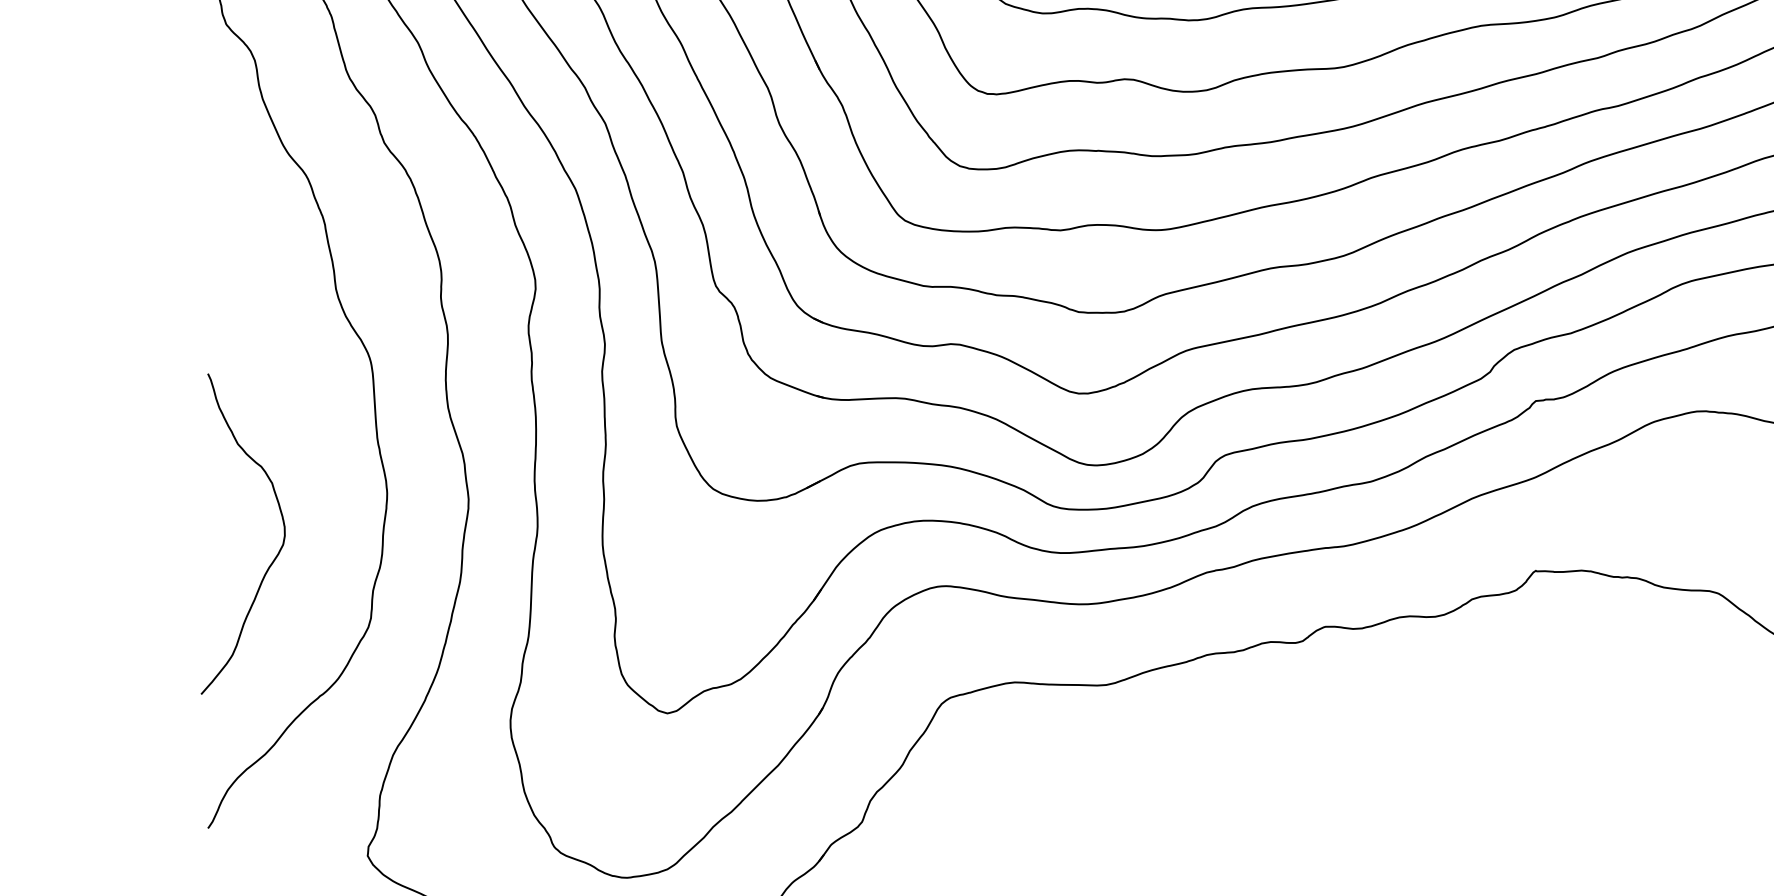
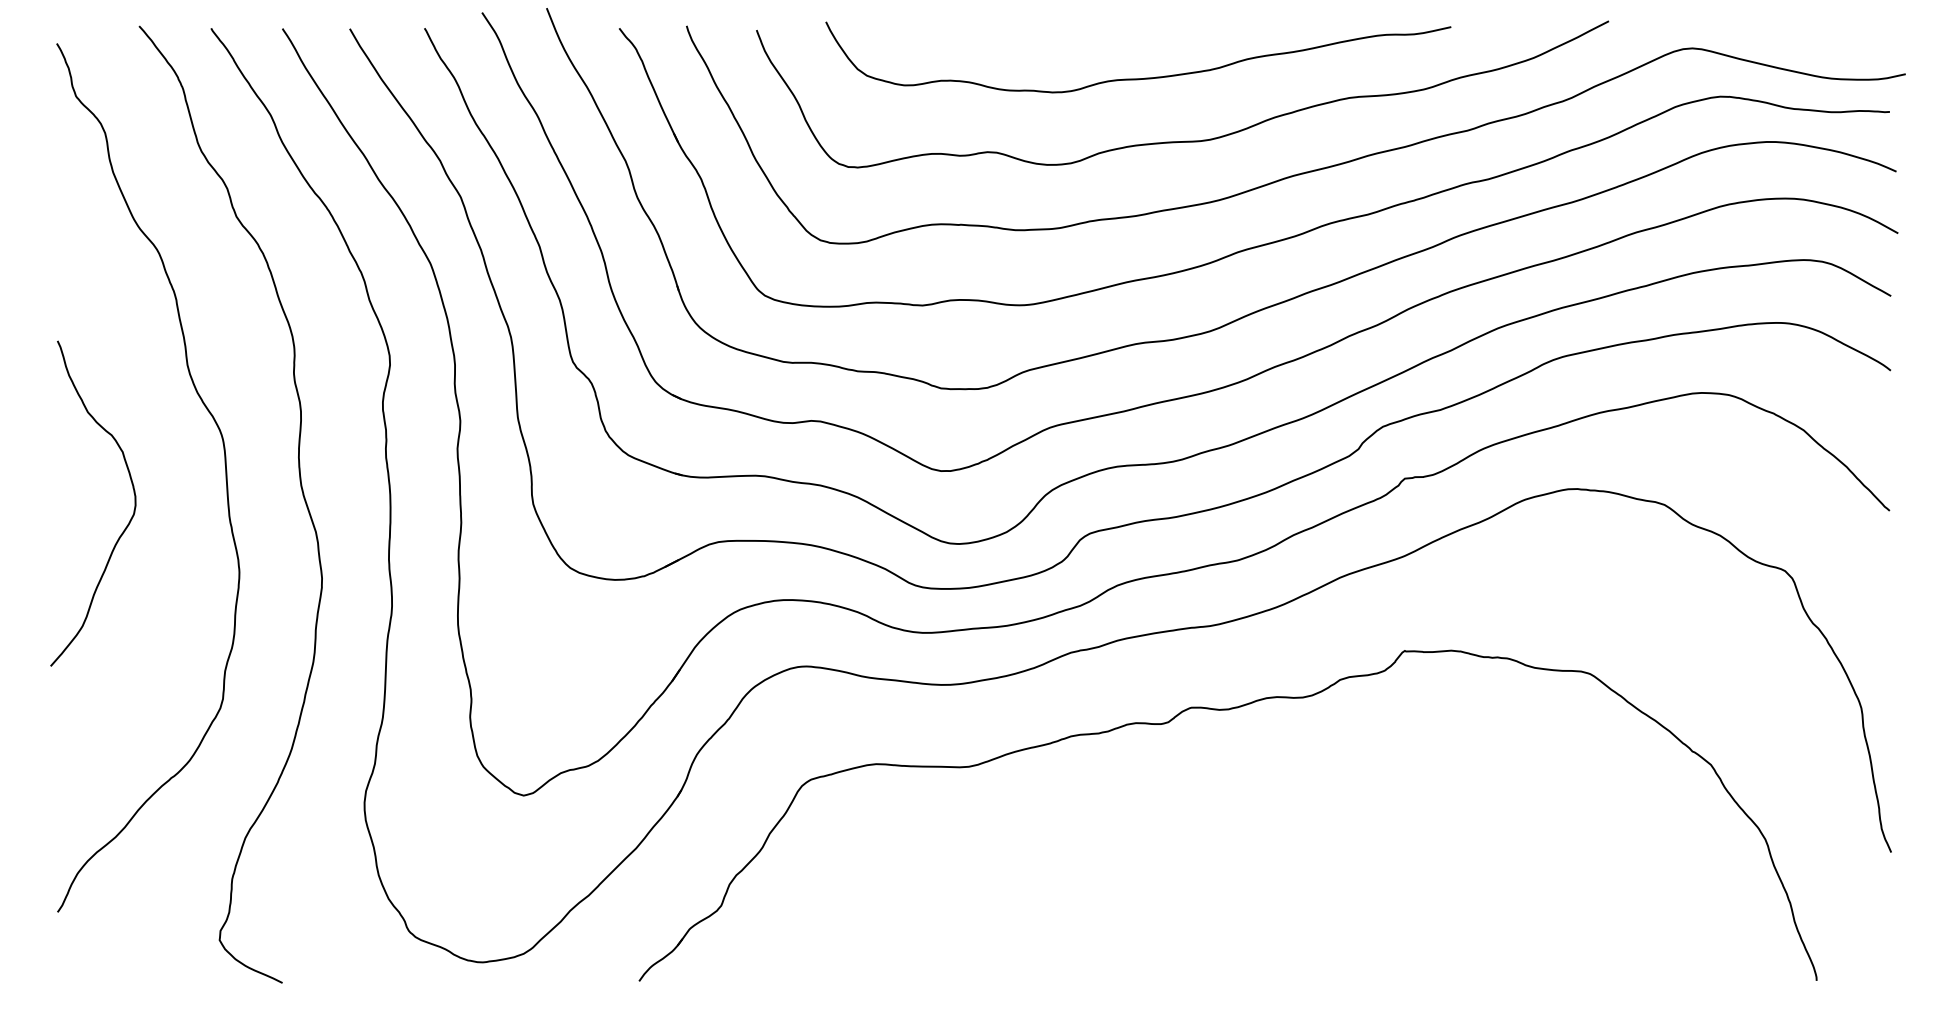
curve: (275, 555) -> (126, 525), moved

